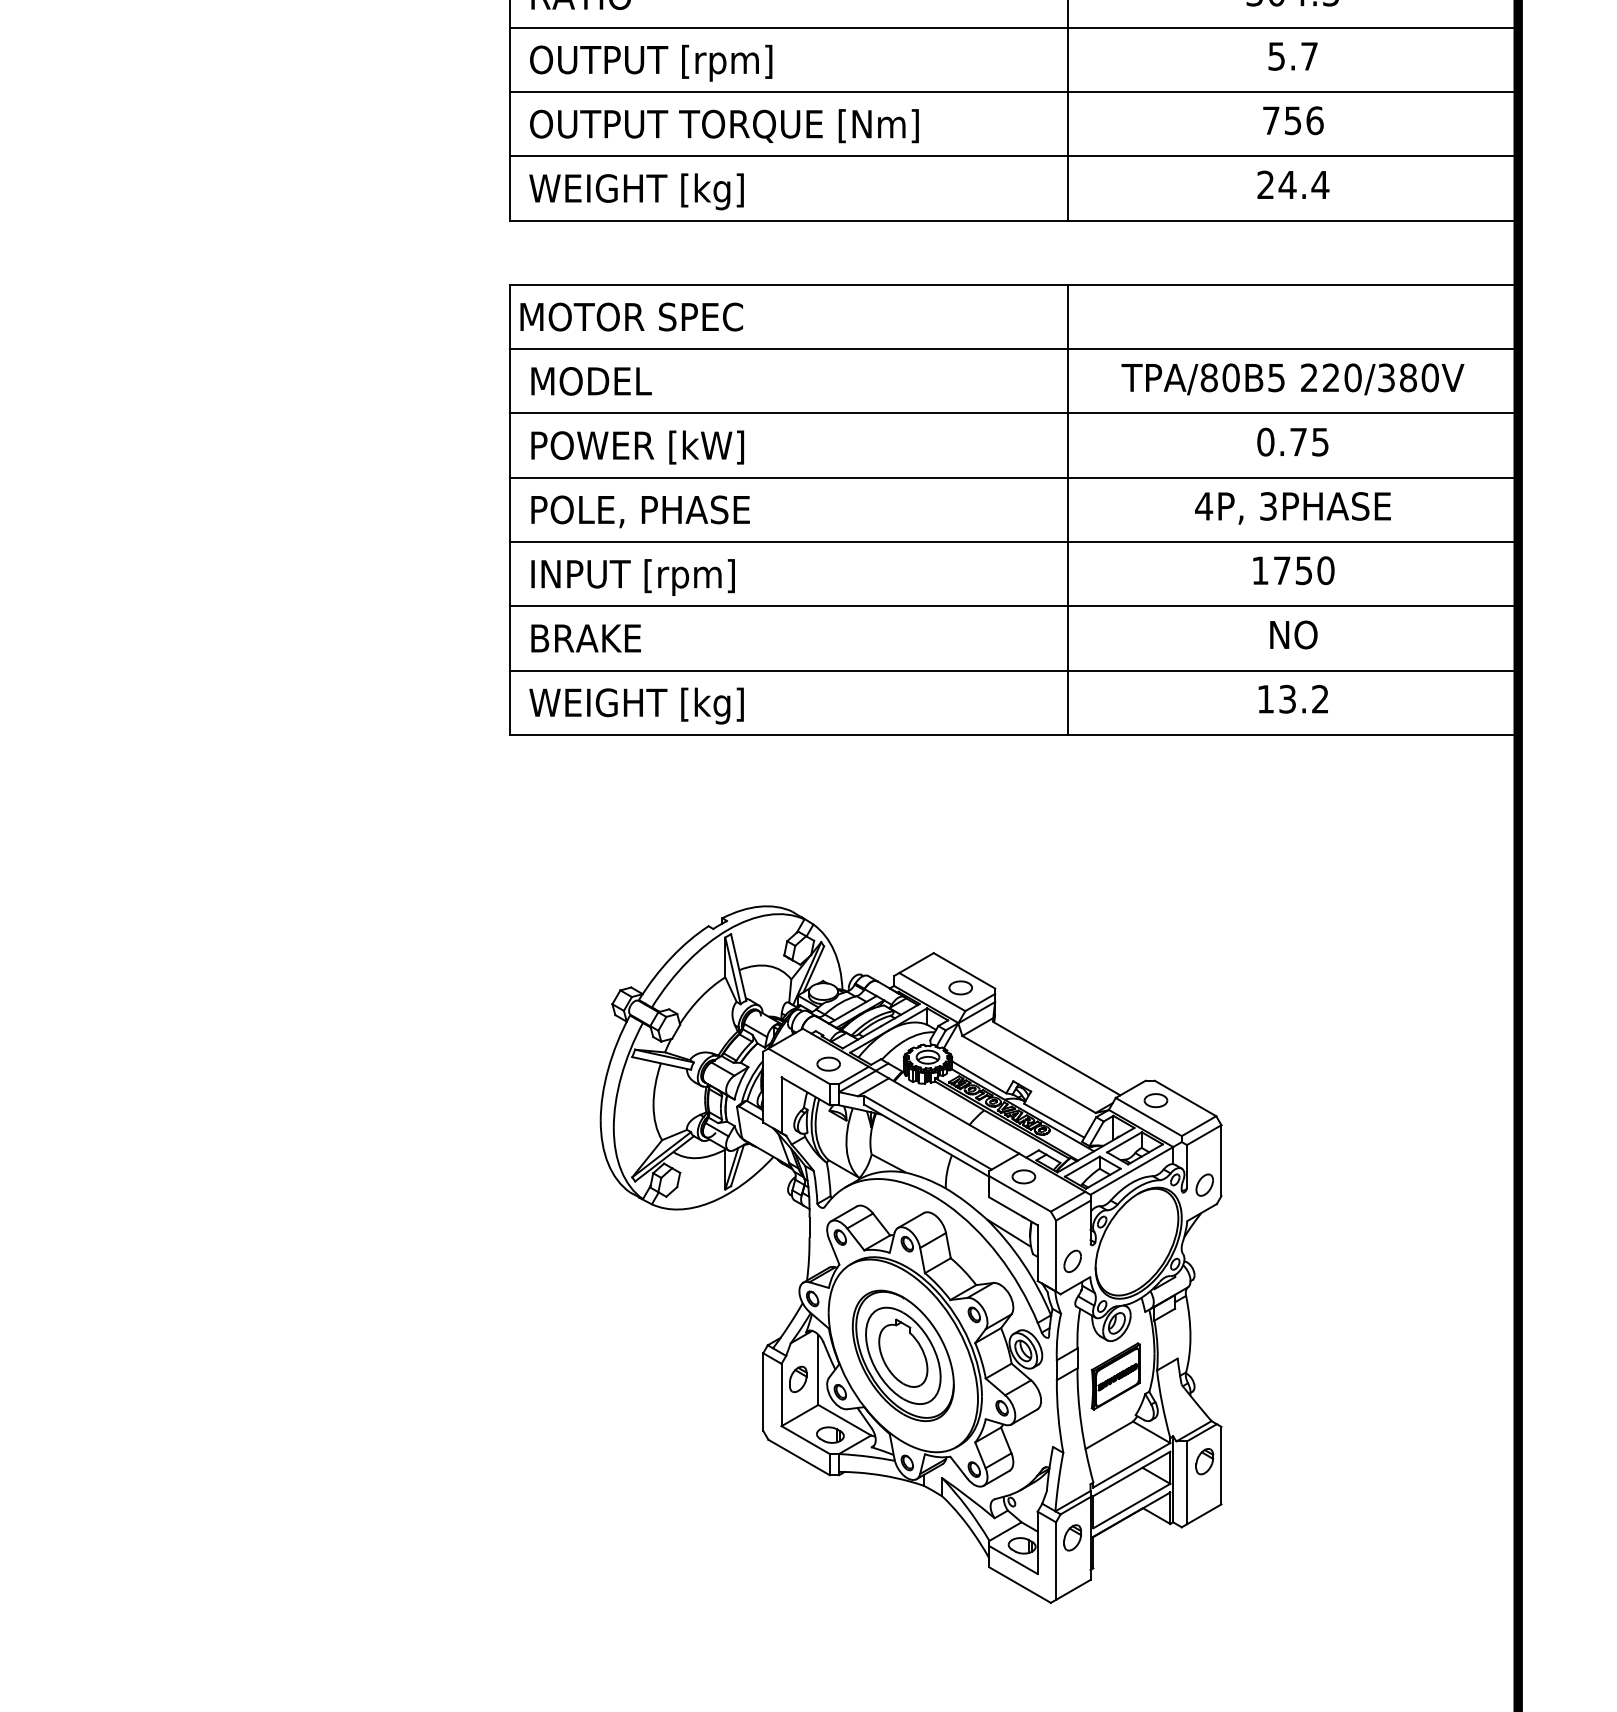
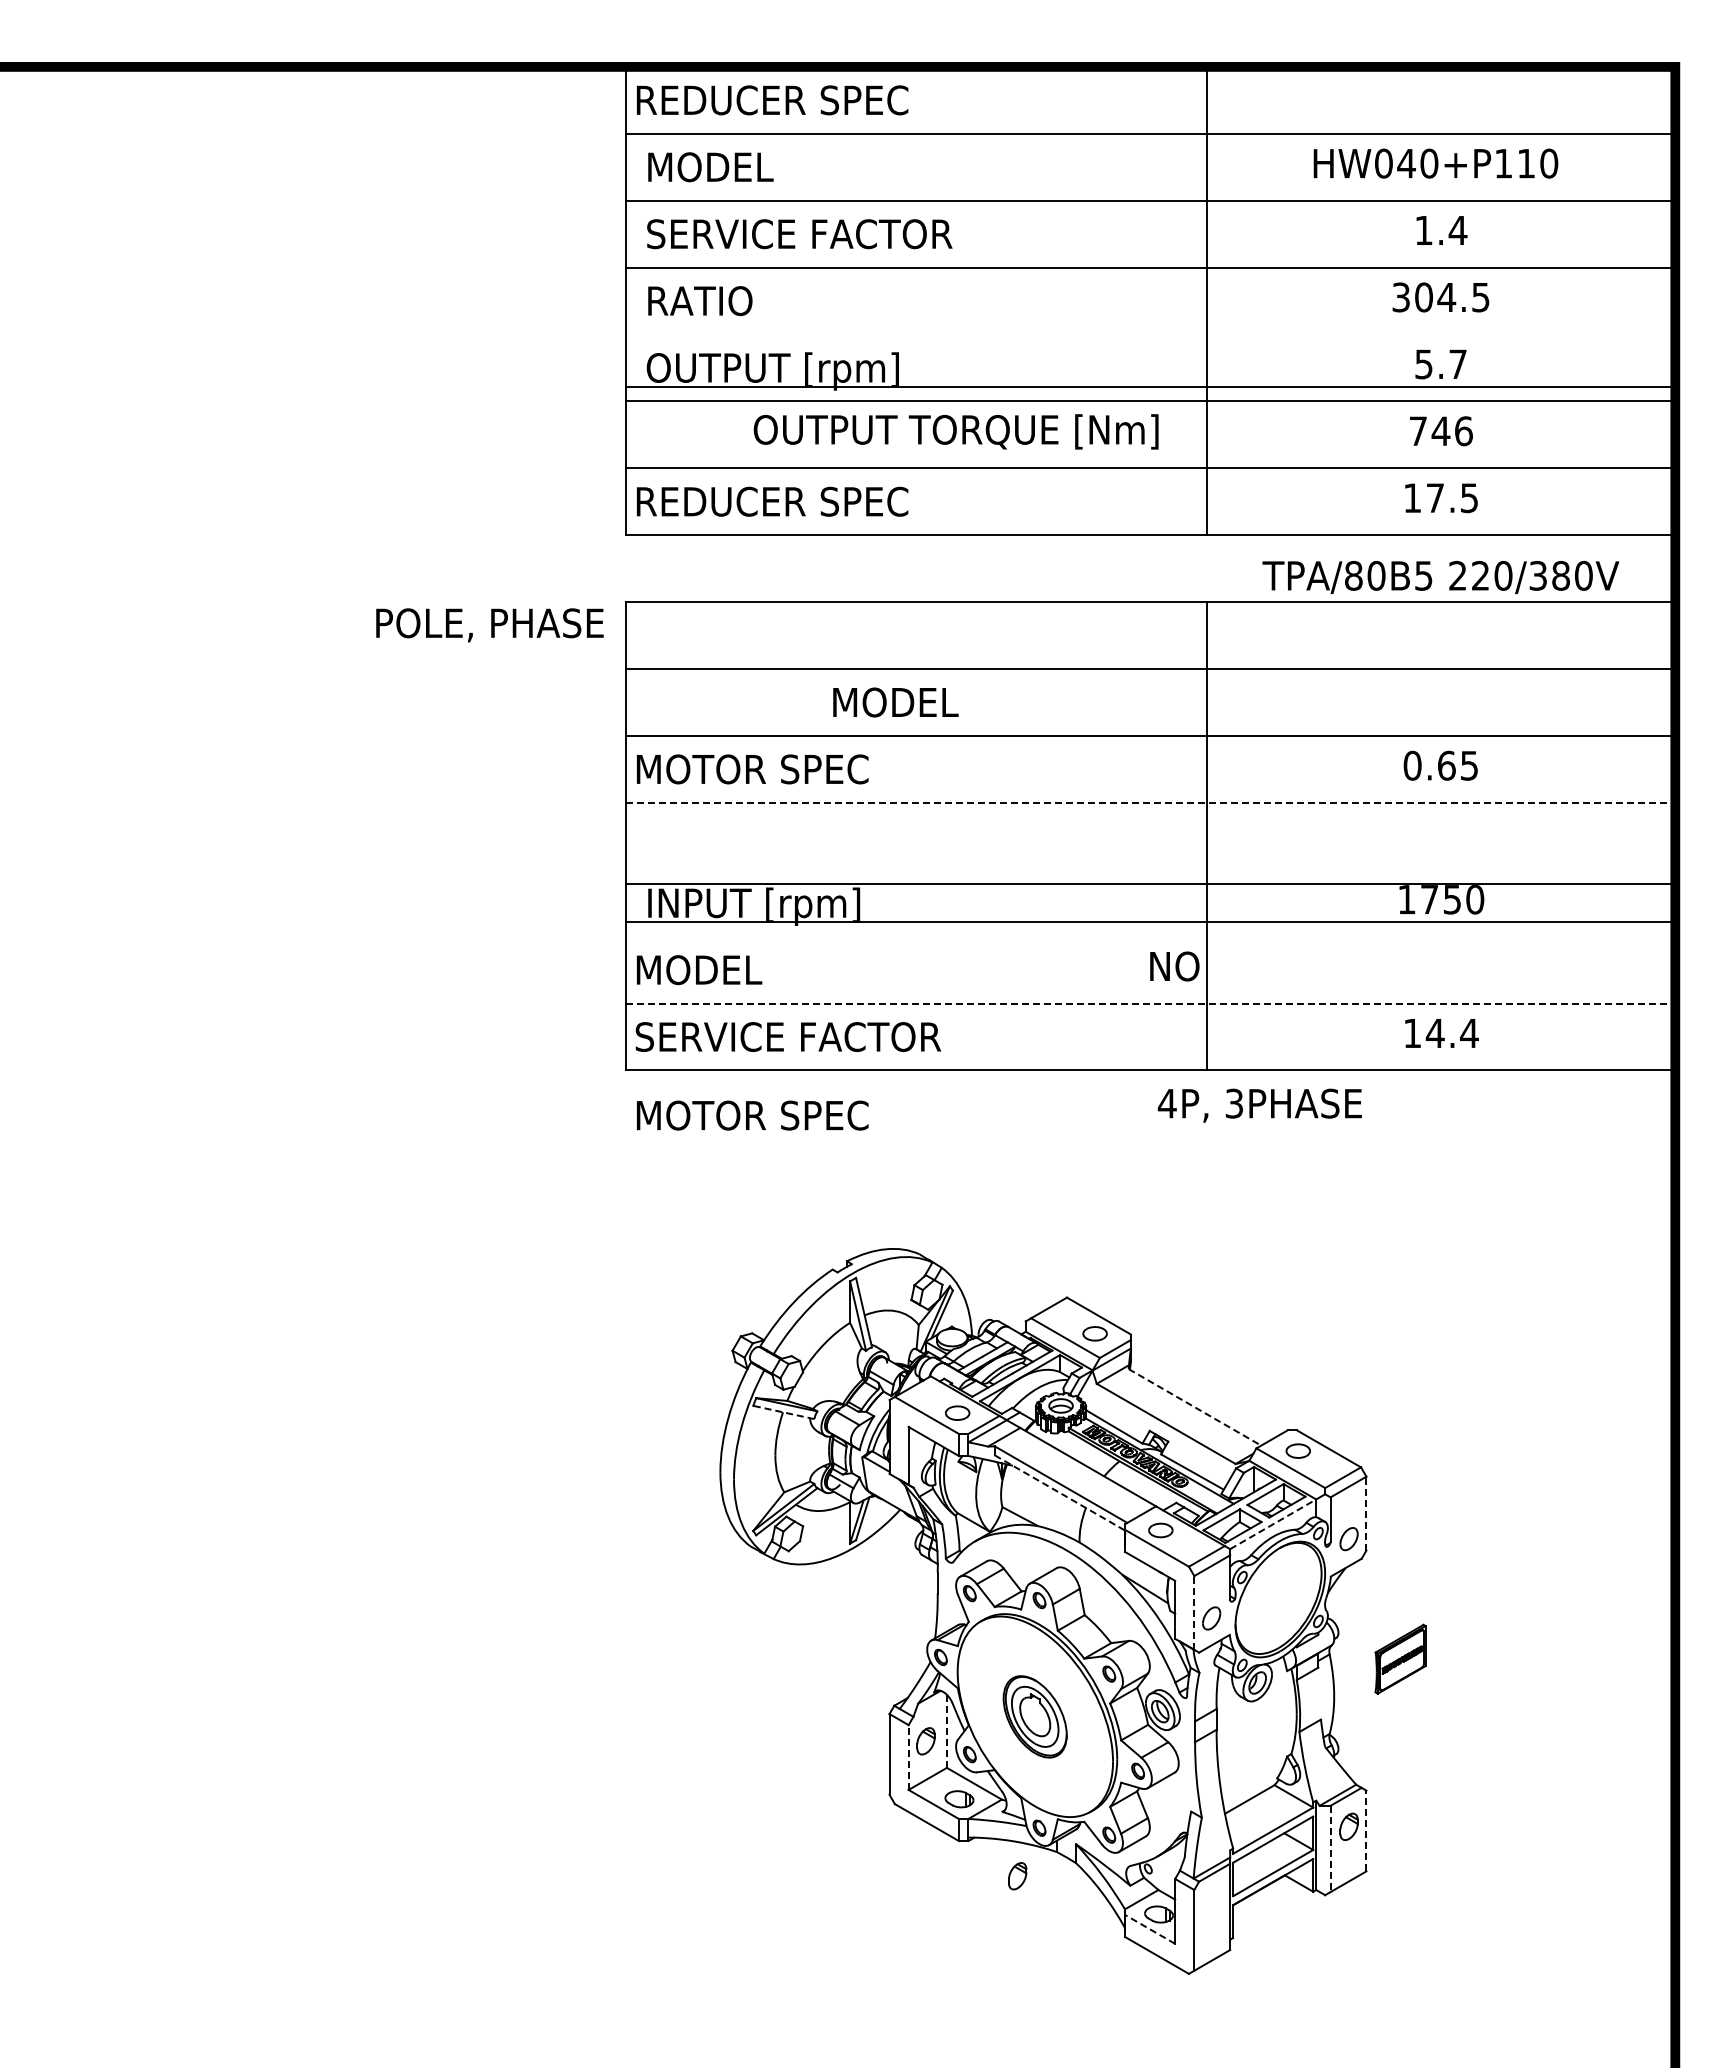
line: (1013, 27) -> (1150, 386), moved
text: (1292, 120) -> (1440, 431), 756 -> 746
text: (723, 125) -> (955, 431), moved
text: (1293, 185) -> (1441, 498), 24.4 -> 17.5
text: (650, 192) -> (772, 505), WEIGHT [kg] -> REDUCER SPEC
text: (631, 316) -> (752, 1115), moved
text: (1292, 379) -> (1440, 577), moved
text: (591, 381) -> (895, 702), moved
text: (1298, 441) -> (1446, 765), 0.75 -> 0.65
text: (631, 447) -> (752, 771), POWER [kW] -> MOTOR SPEC
line: (1013, 477) -> (1150, 802), solid -> dashed
text: (1292, 508) -> (1259, 1105), moved
text: (640, 512) -> (489, 625), moved
line: (1013, 541) -> (1150, 921), moved
line: (1013, 606) -> (1150, 883), moved
text: (1293, 634) -> (1174, 966), moved
text: (579, 638) -> (698, 970), BRAKE -> MODEL
line: (1013, 670) -> (1150, 1003), solid -> dashed
text: (1303, 699) -> (1451, 1033), 13.2 -> 14.4
text: (666, 706) -> (788, 1040), WEIGHT [kg] -> SERVICE FACTOR
line: (1057, 1058) -> (1195, 1407), solid -> dashed
line: (661, 1063) -> (783, 1412), solid -> dashed
line: (927, 1141) -> (1060, 1493), solid -> dashed
line: (1221, 1160) -> (1366, 1513), solid -> dashed
line: (1132, 1171) -> (1273, 1524), solid -> dashed
line: (1056, 1255) -> (1194, 1612), solid -> dashed
part: (902, 1355) -> (1034, 1716), size x0.6
line: (817, 1370) -> (946, 1731), solid -> dashed
part: (1115, 1375) -> (1400, 1658), moved
line: (781, 1394) -> (908, 1757), solid -> dashed
line: (1221, 1465) -> (1366, 1830), solid -> dashed
line: (1186, 1483) -> (1330, 1849), solid -> dashed
part: (1072, 1538) -> (1017, 1876), moved
line: (1013, 1560) -> (1150, 1929), solid -> dashed

